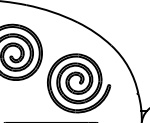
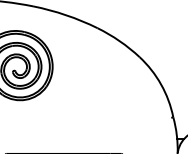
part: (79, 83) -> (99, 104), removed

